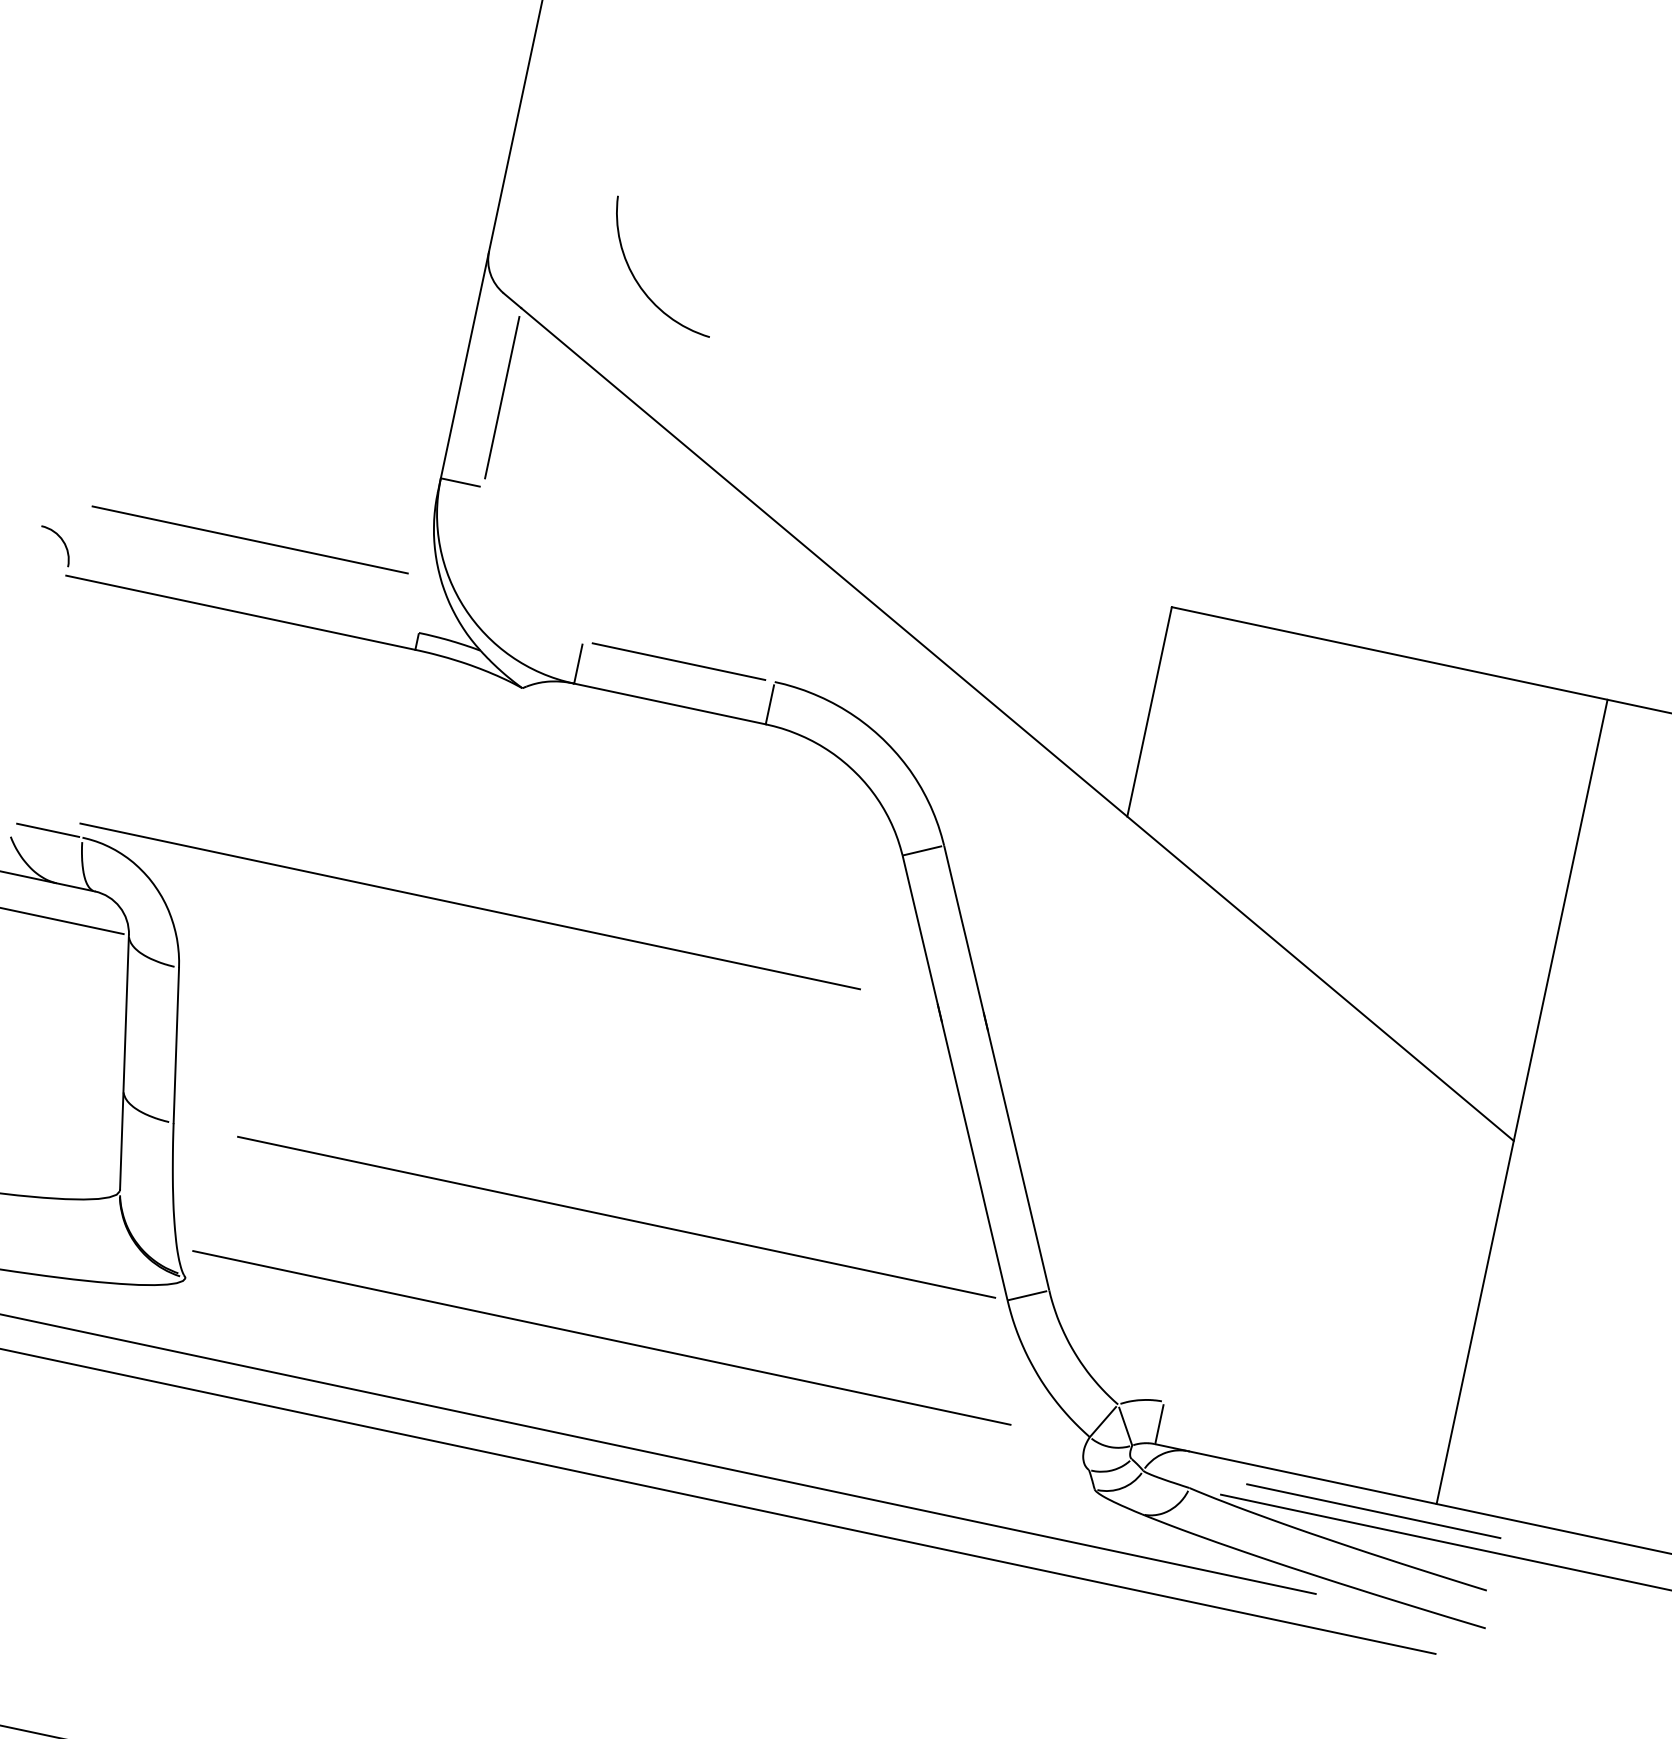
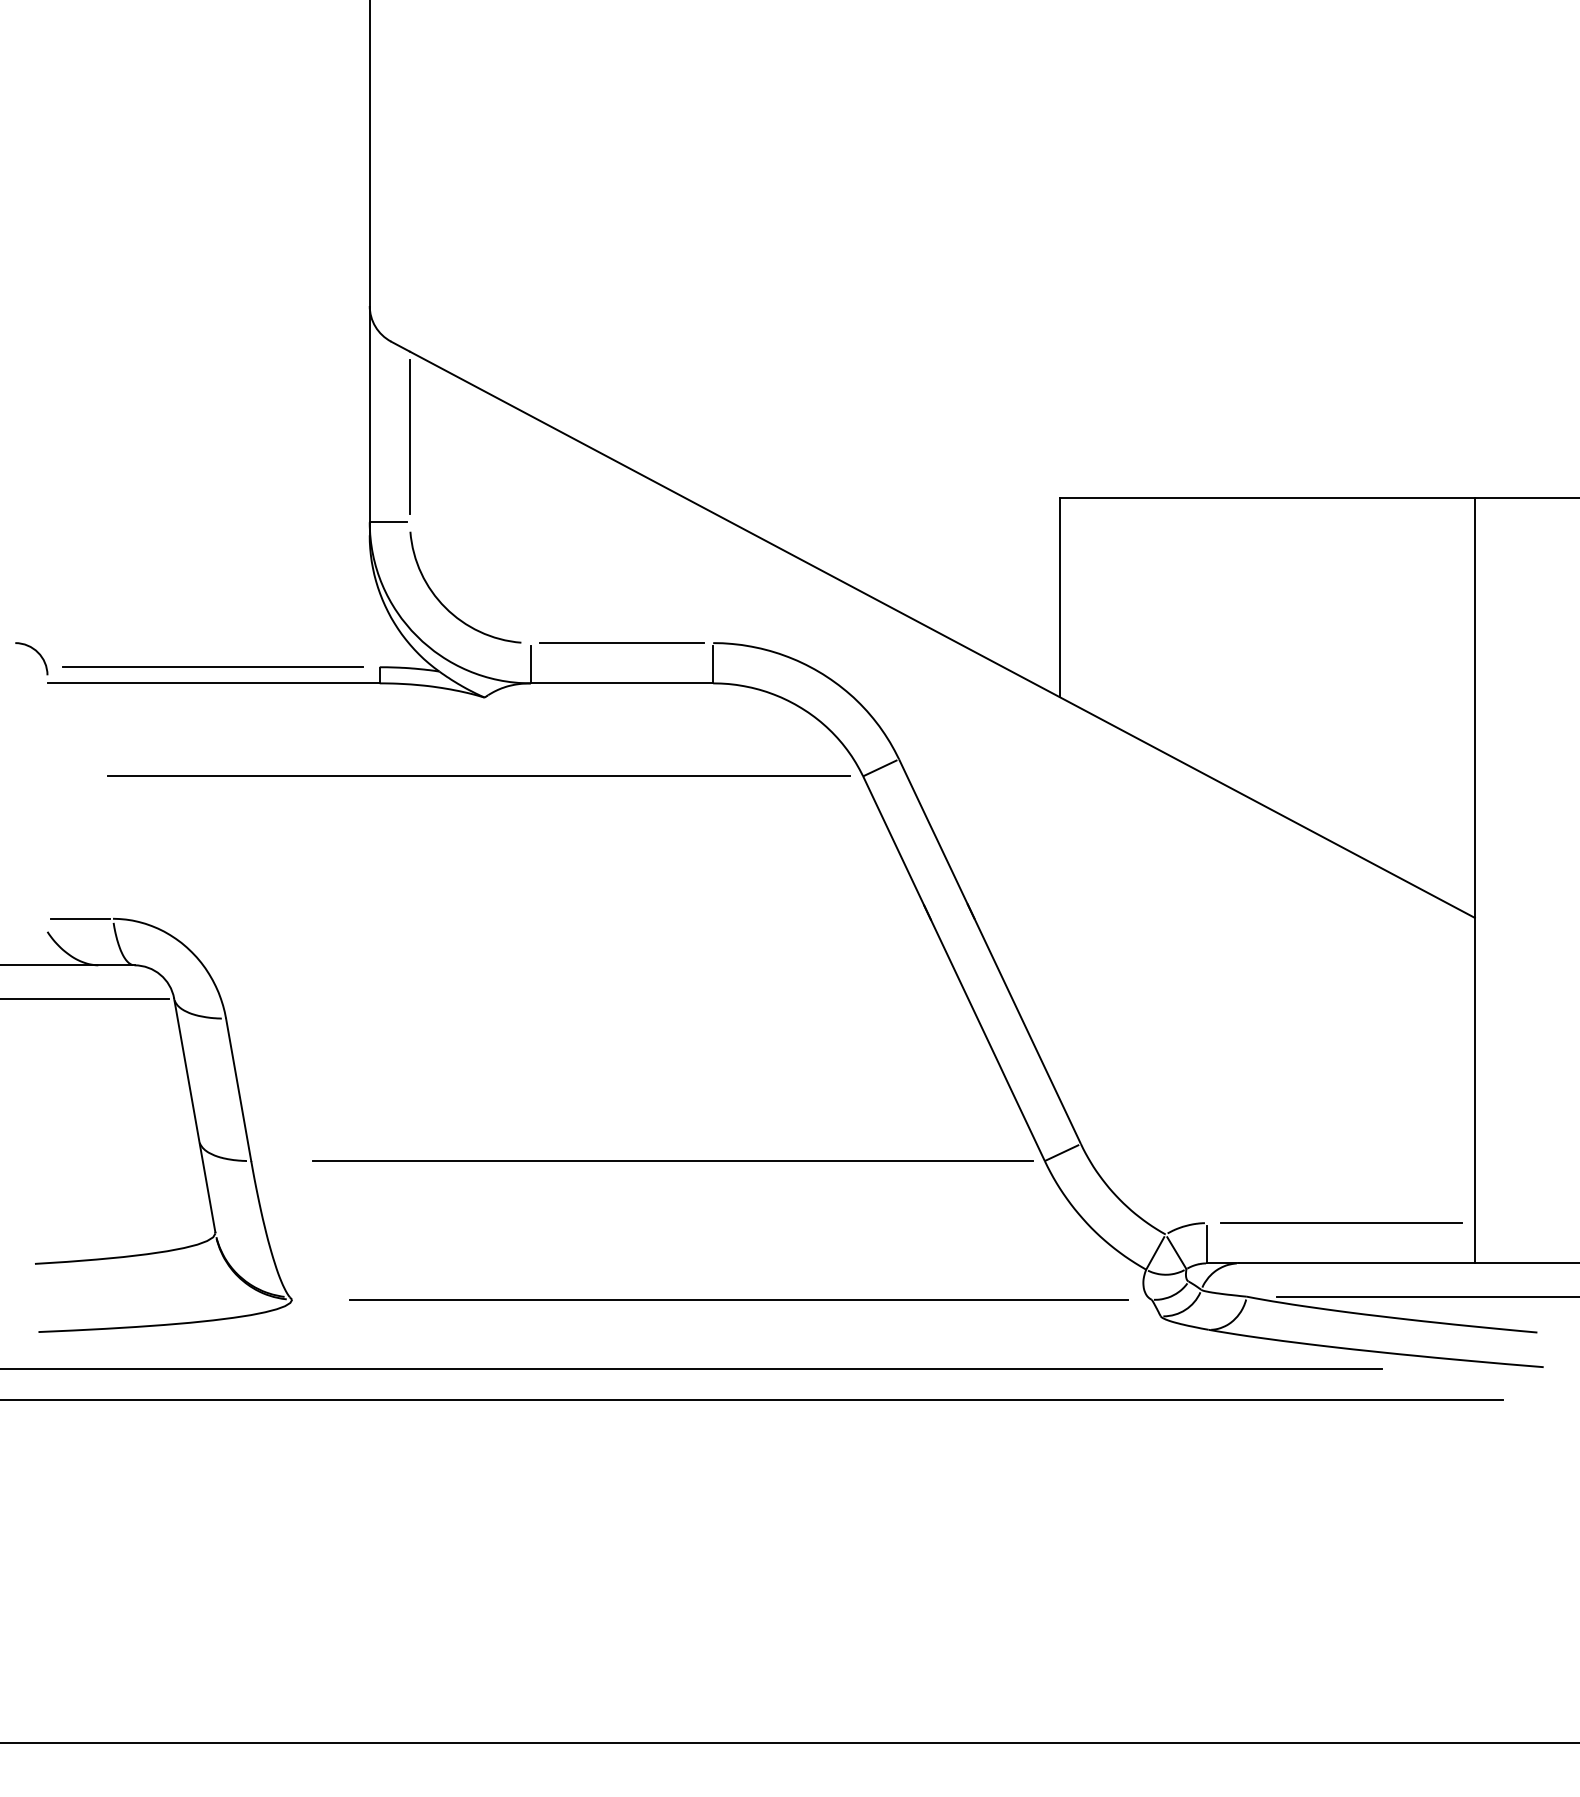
arc: (638, 282) -> (445, 606), moved
line: (249, 539) -> (212, 666), moved
line: (469, 905) -> (478, 775), moved
line: (601, 1337) -> (738, 1299), moved
line: (1374, 1510) -> (1341, 1222), moved

